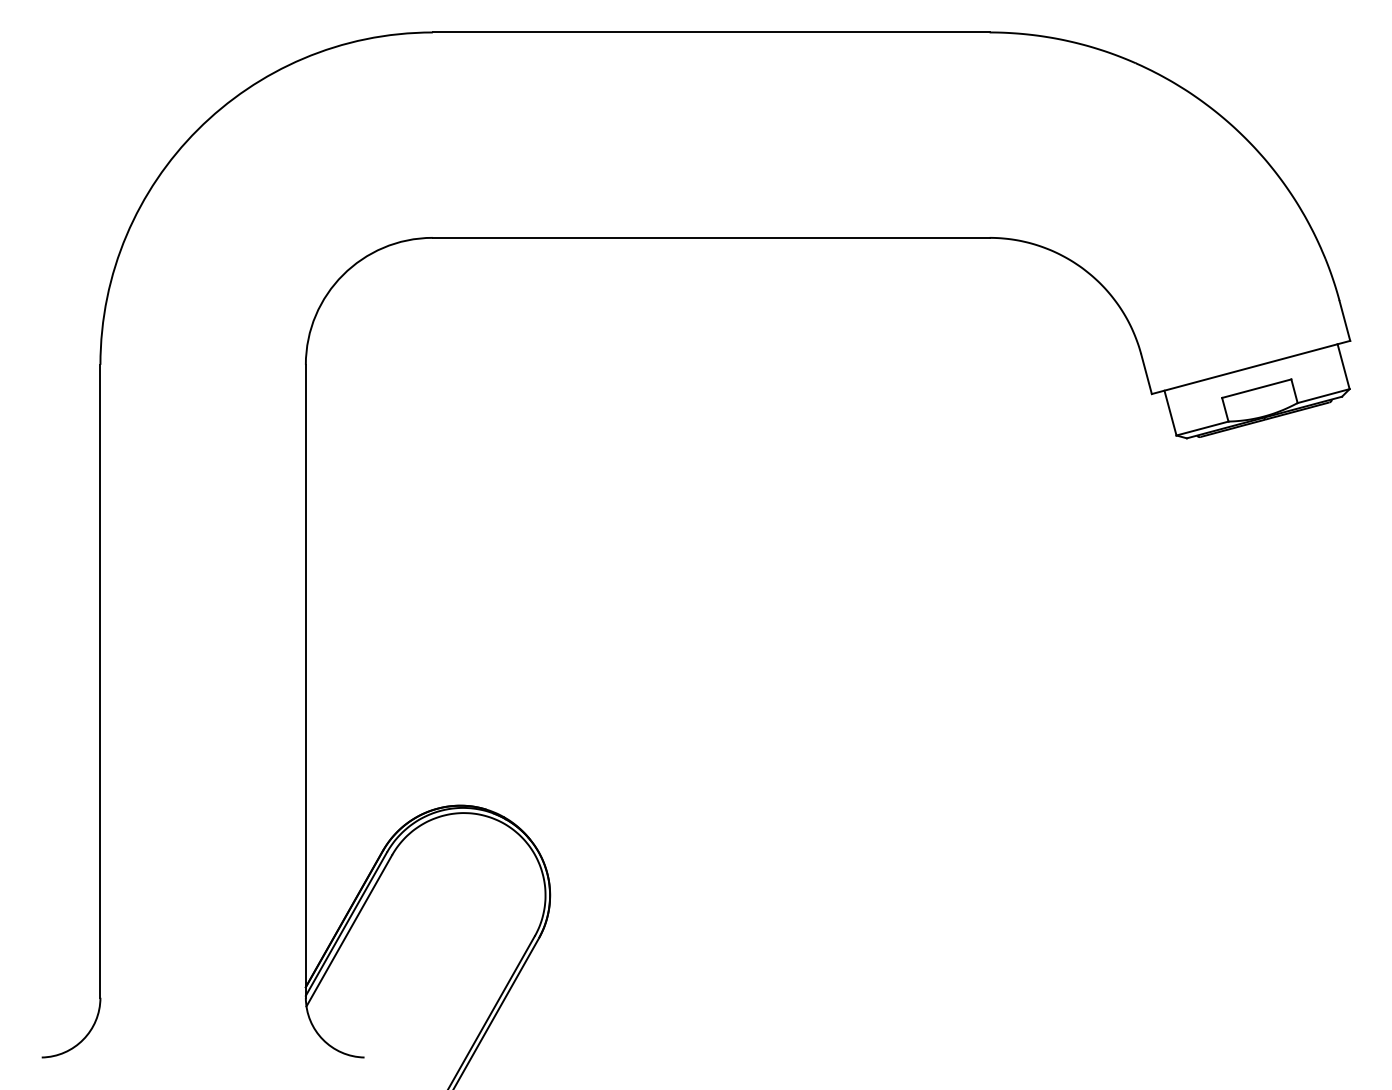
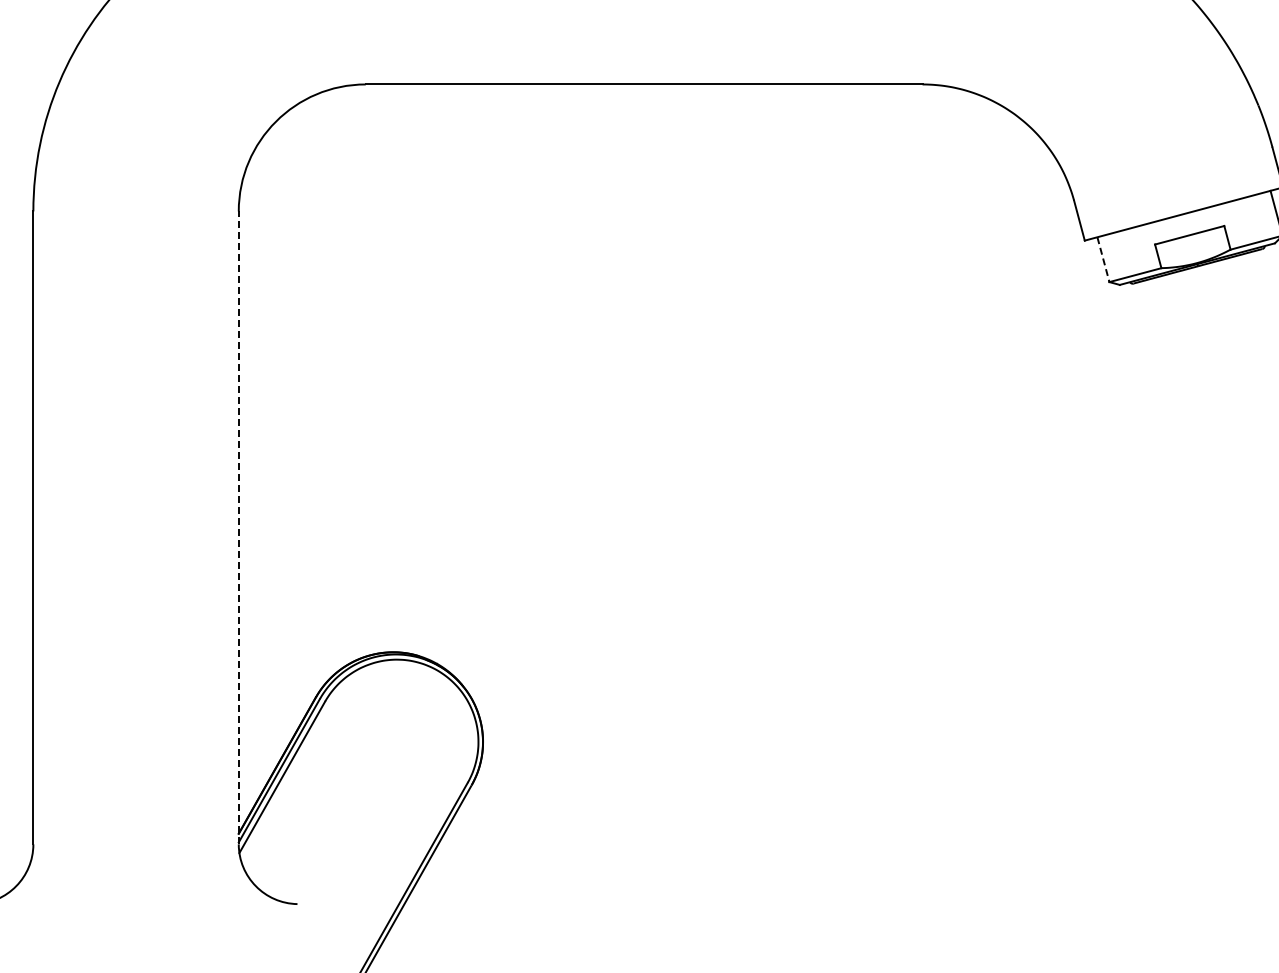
line: (1170, 413) -> (1103, 260), solid -> dashed
line: (305, 680) -> (238, 527), solid -> dashed

